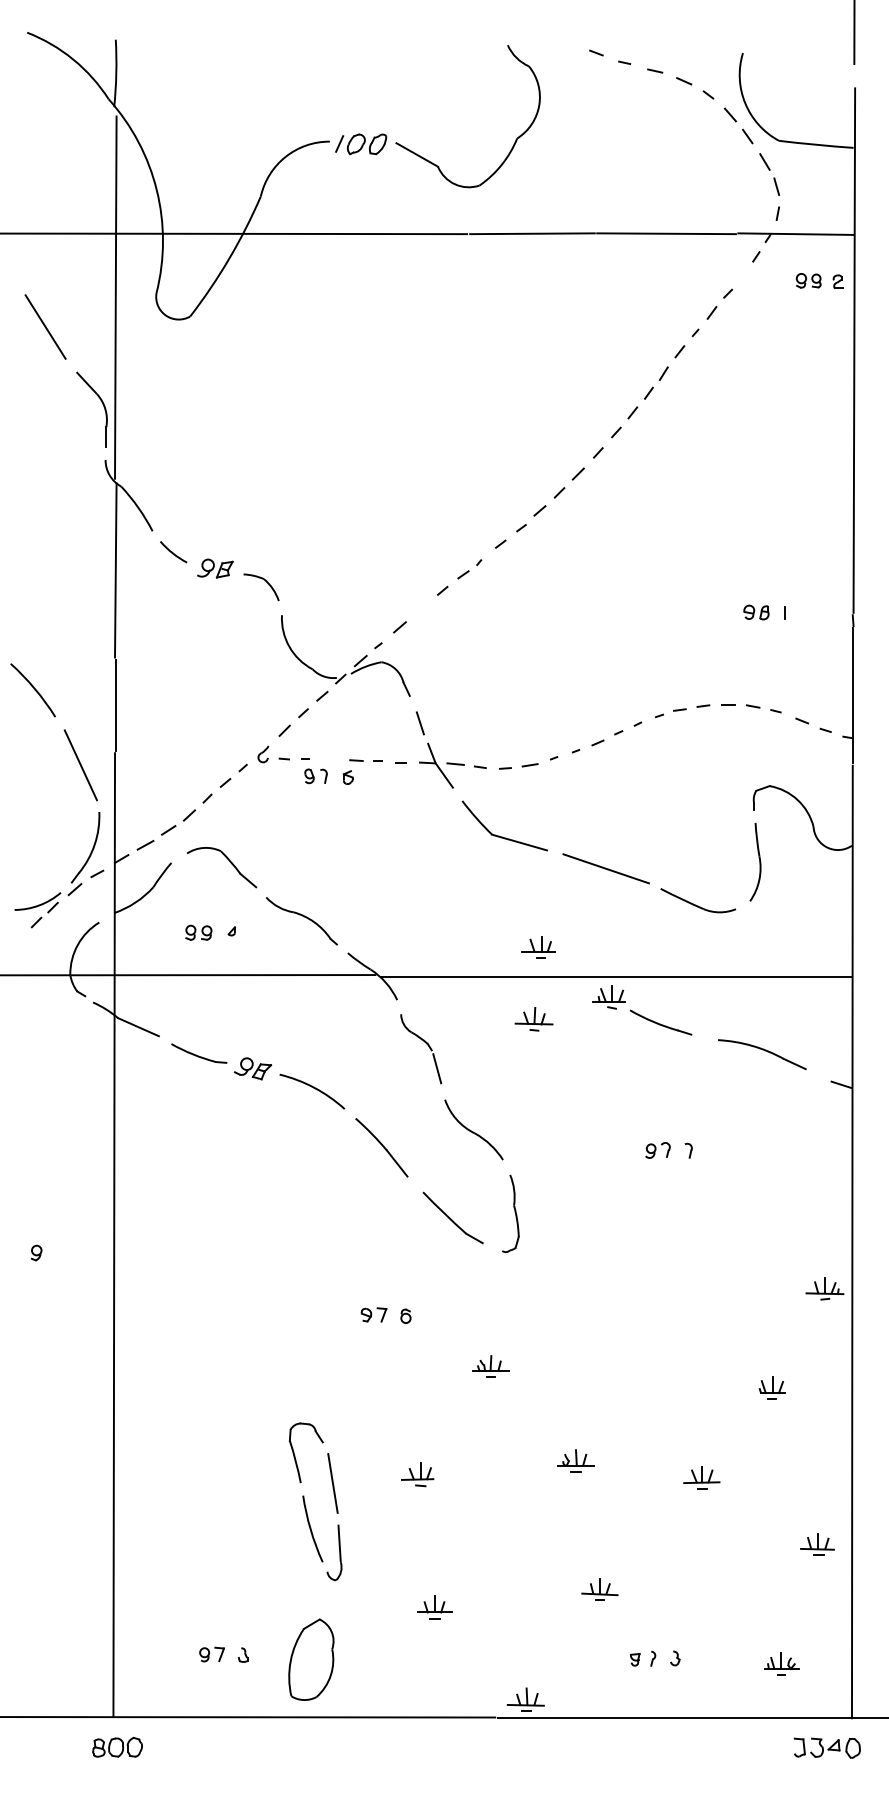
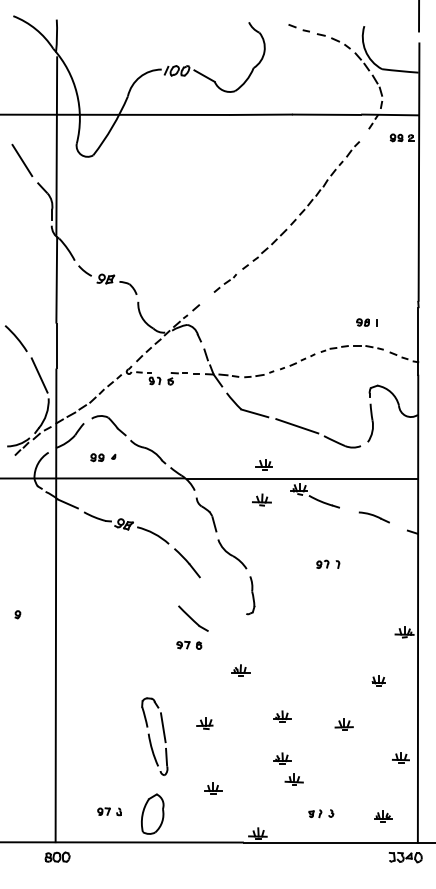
part: (763, 612) -> (366, 322), moved
part: (763, 1054) -> (374, 517), size x0.7
part: (453, 1217) -> (193, 618), moved
part: (576, 1546) -> (282, 758), added

